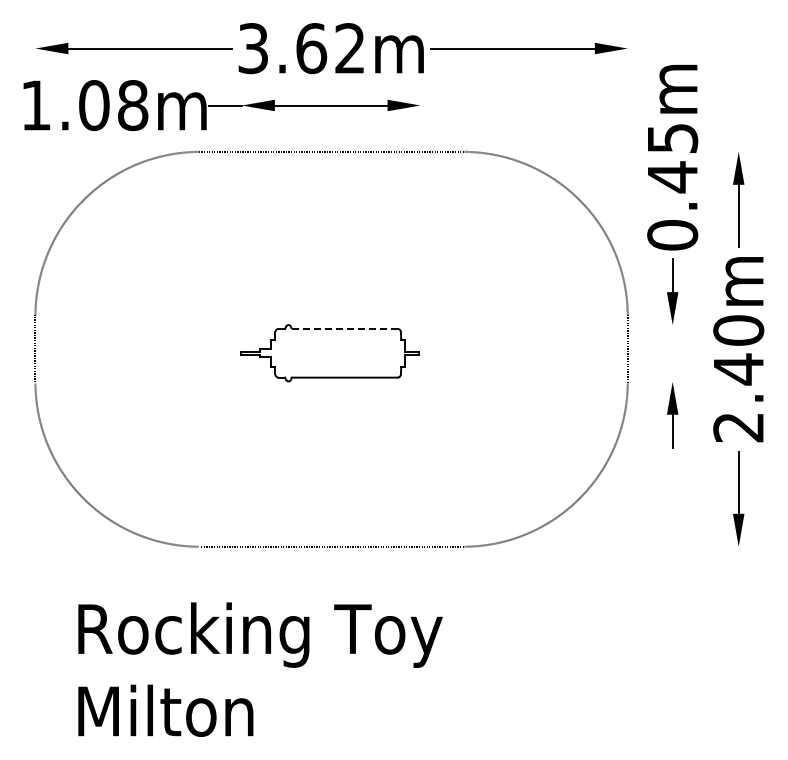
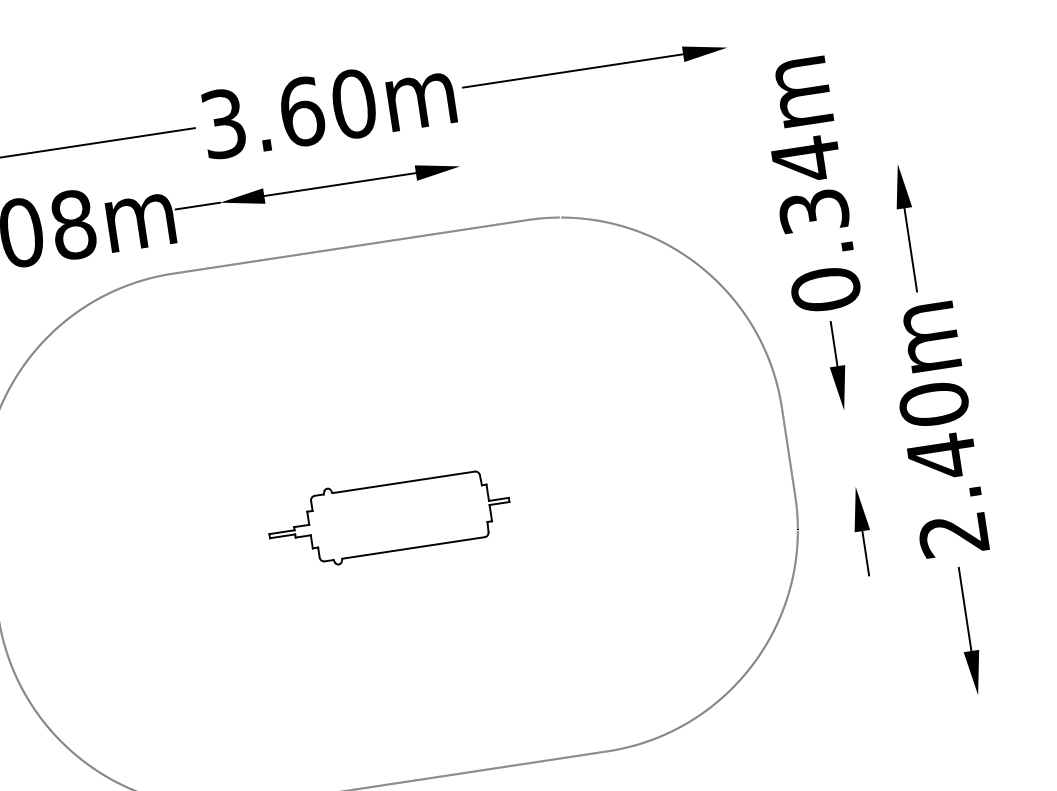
text: (350, 48) -> (354, 103), 3.62m -> 3.60m
text: (672, 157) -> (809, 185), 0.45m -> 0.34m
line: (344, 328) -> (403, 481), dashed -> solid

